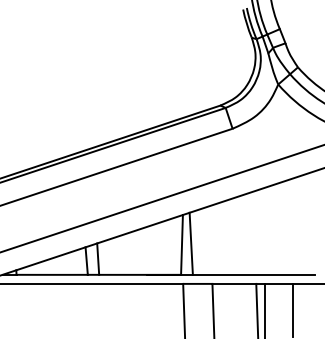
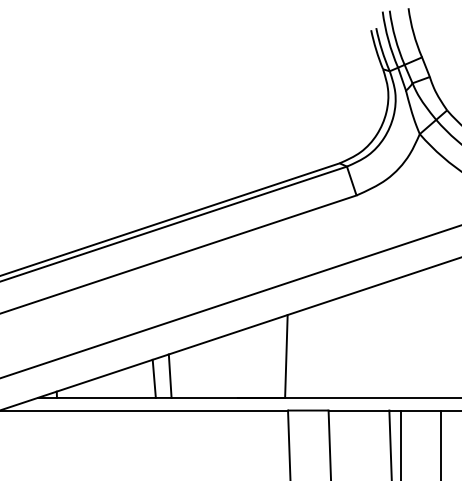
line: (190, 243) -> (298, 354), removed

